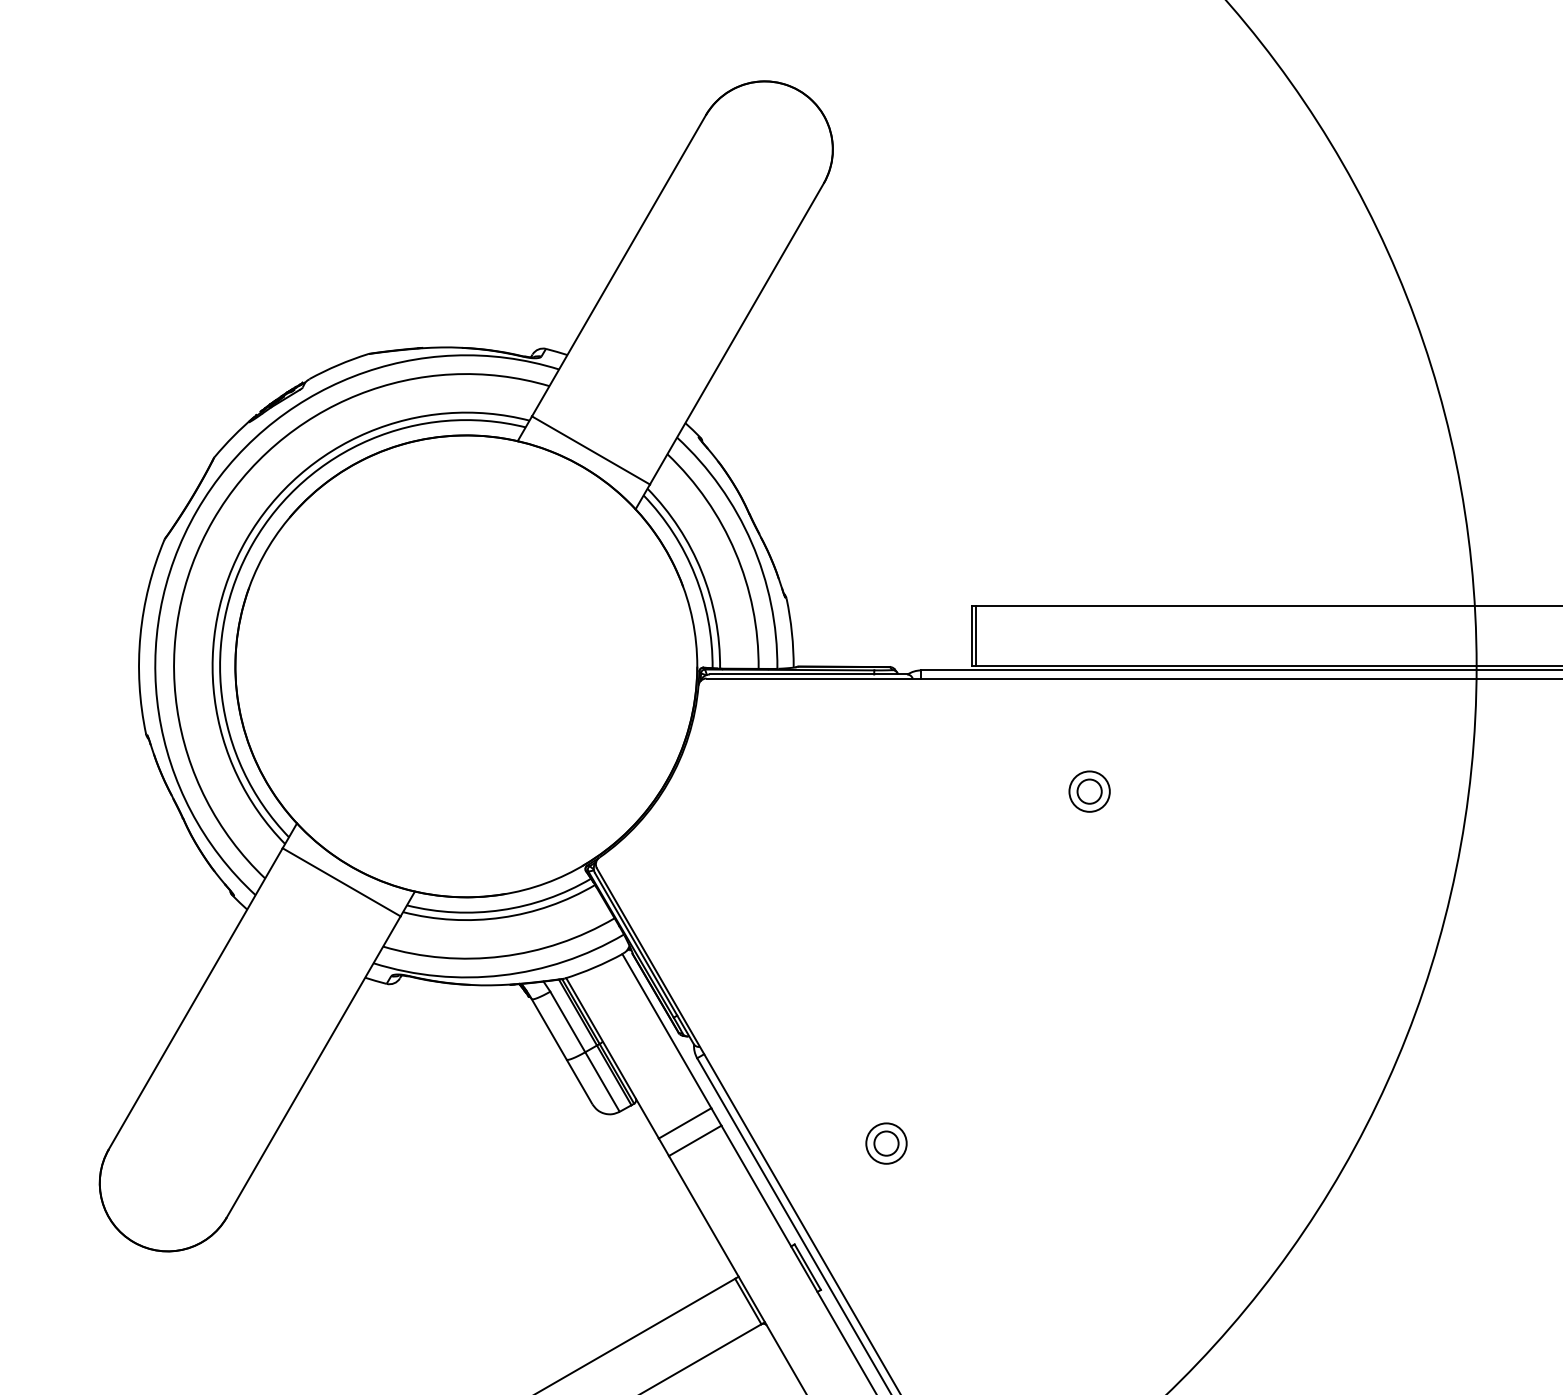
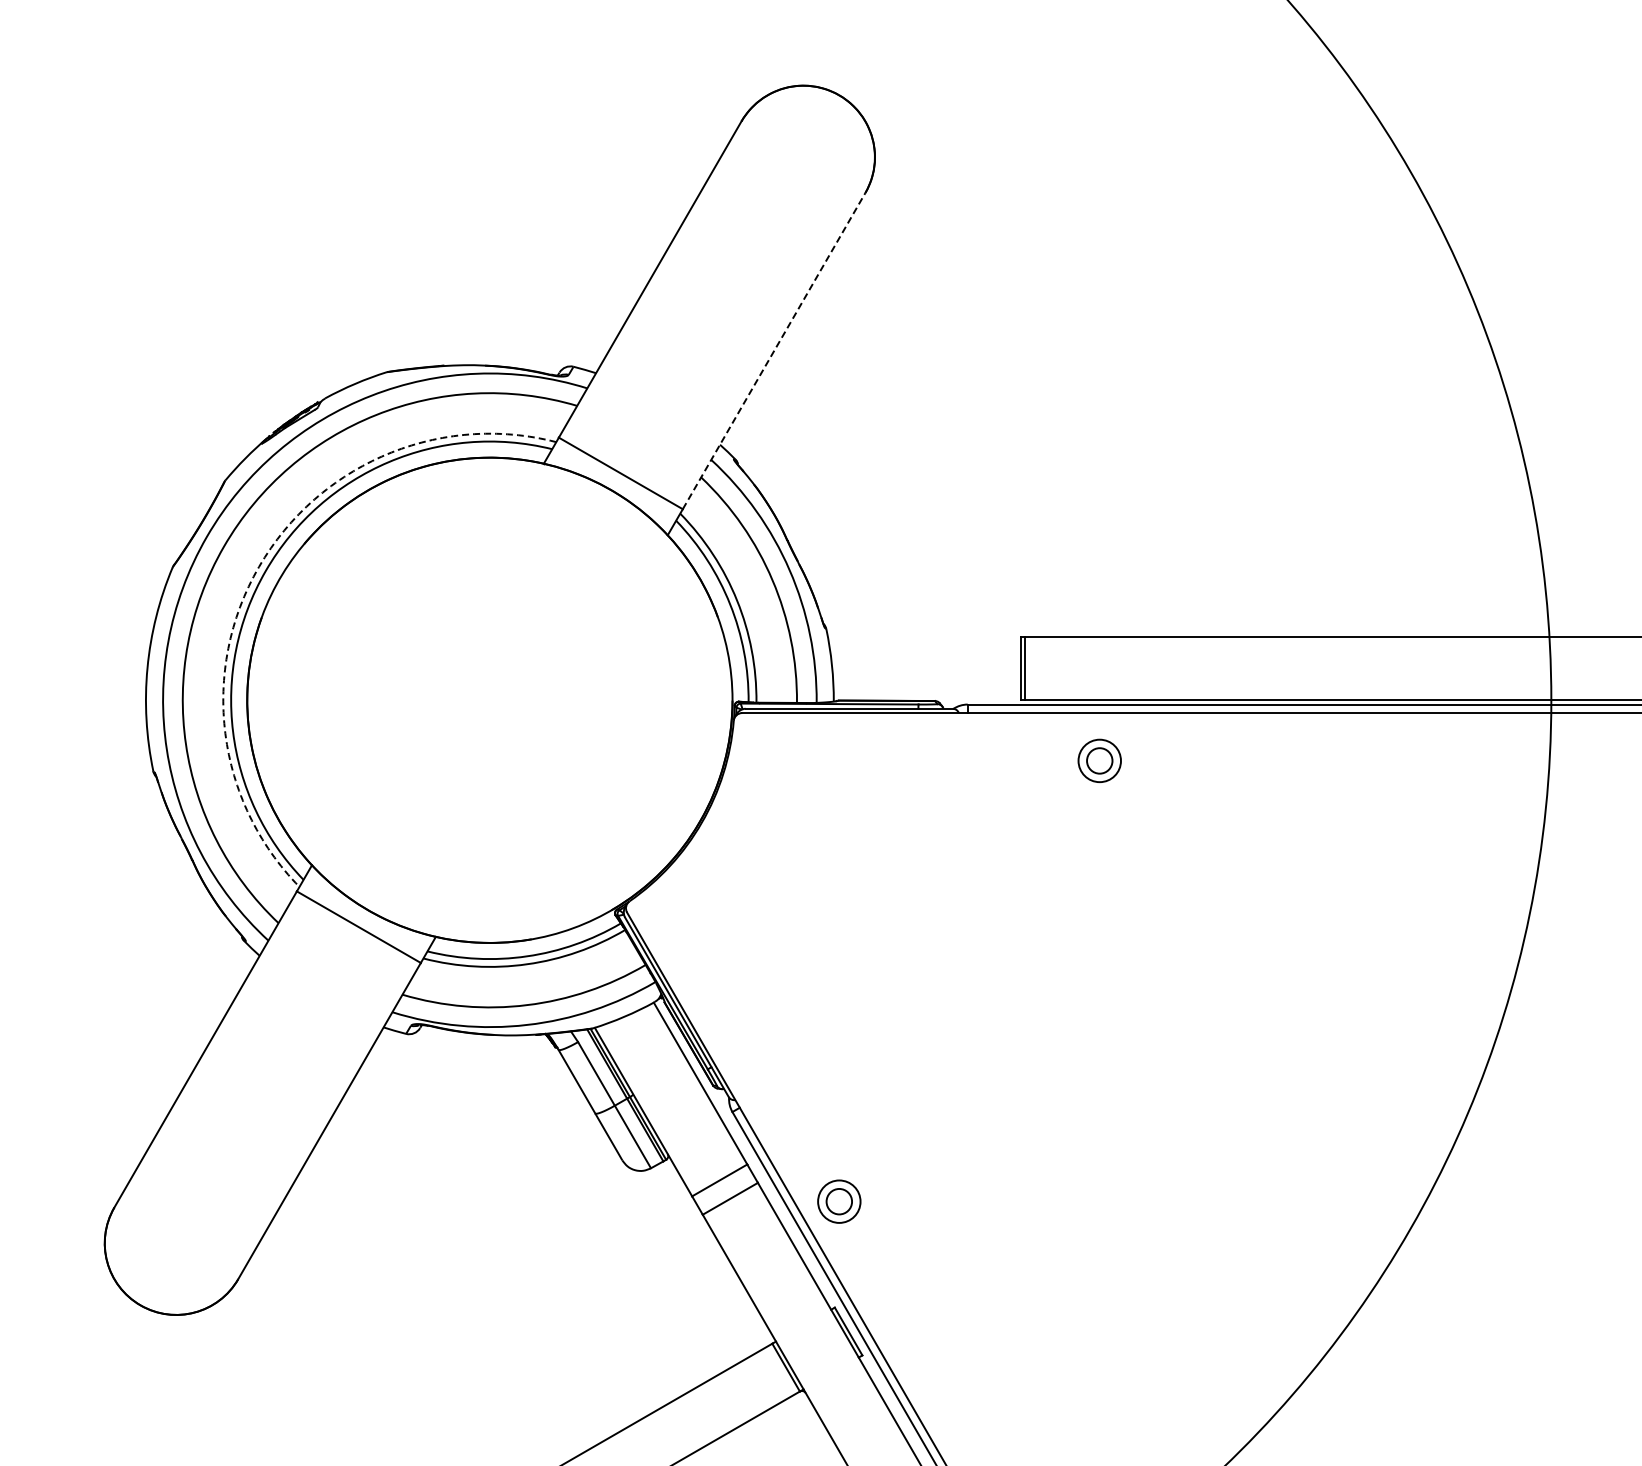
line: (737, 334) -> (774, 351), solid -> dashed
arc: (247, 539) -> (259, 567), solid -> dashed
part: (1089, 791) -> (1099, 760), moved
part: (886, 1143) -> (839, 1201), moved

